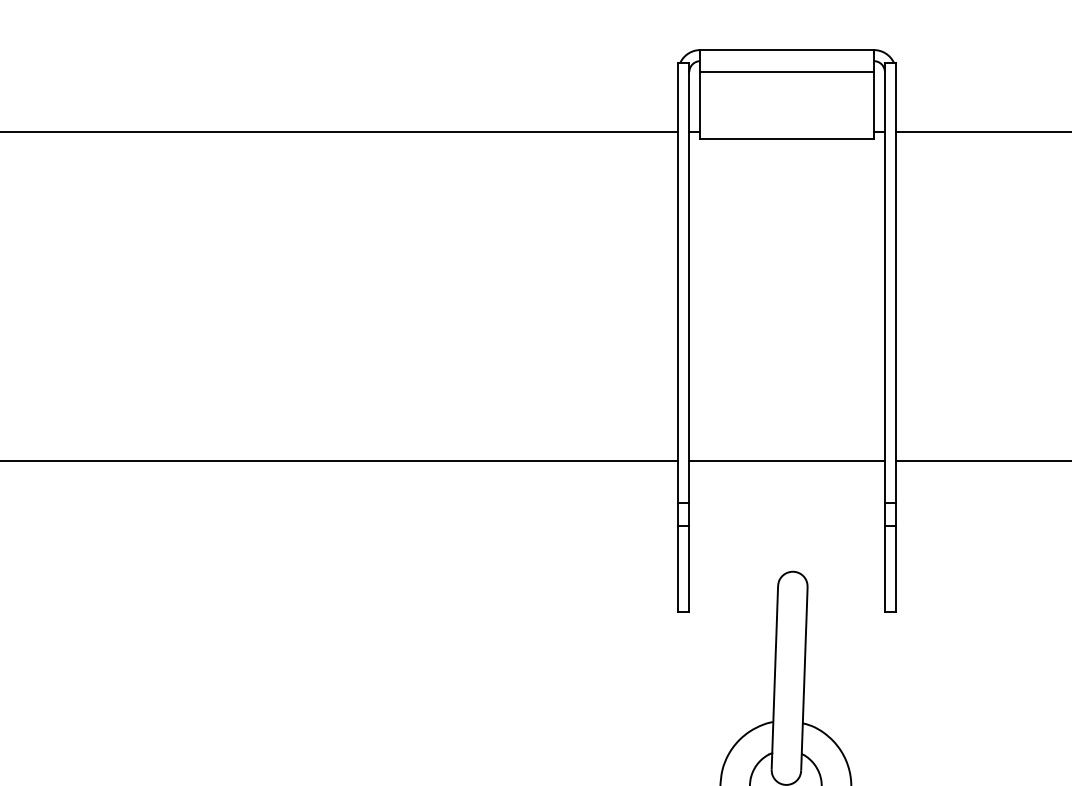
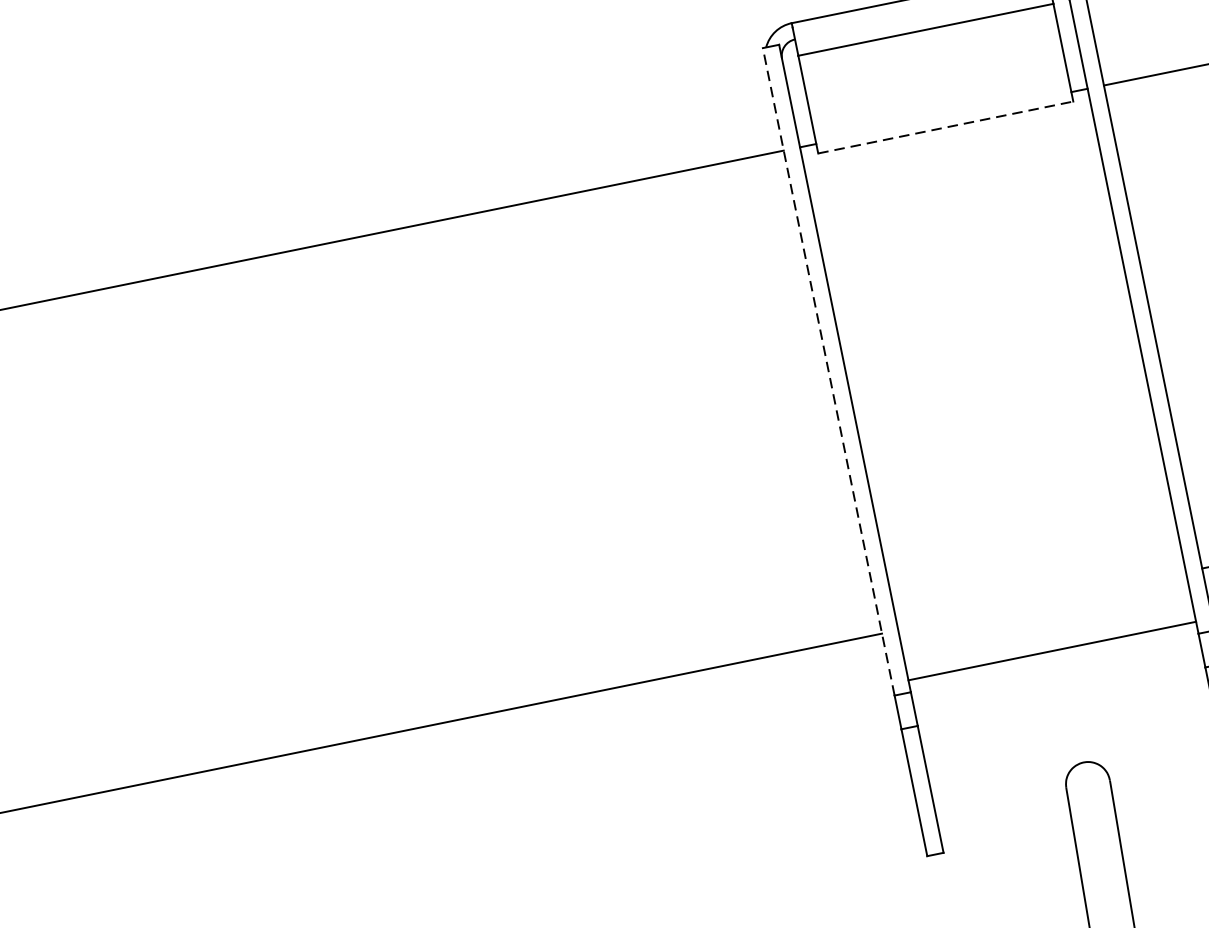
line: (787, 138) -> (946, 127), solid -> dashed
line: (678, 282) -> (829, 371), solid -> dashed
line: (786, 460) -> (1051, 650), moved

